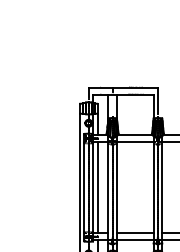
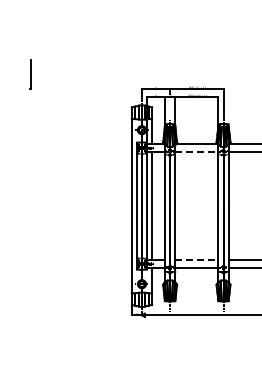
line: (135, 142) -> (196, 152), solid -> dashed
line: (135, 233) -> (196, 259), solid -> dashed

